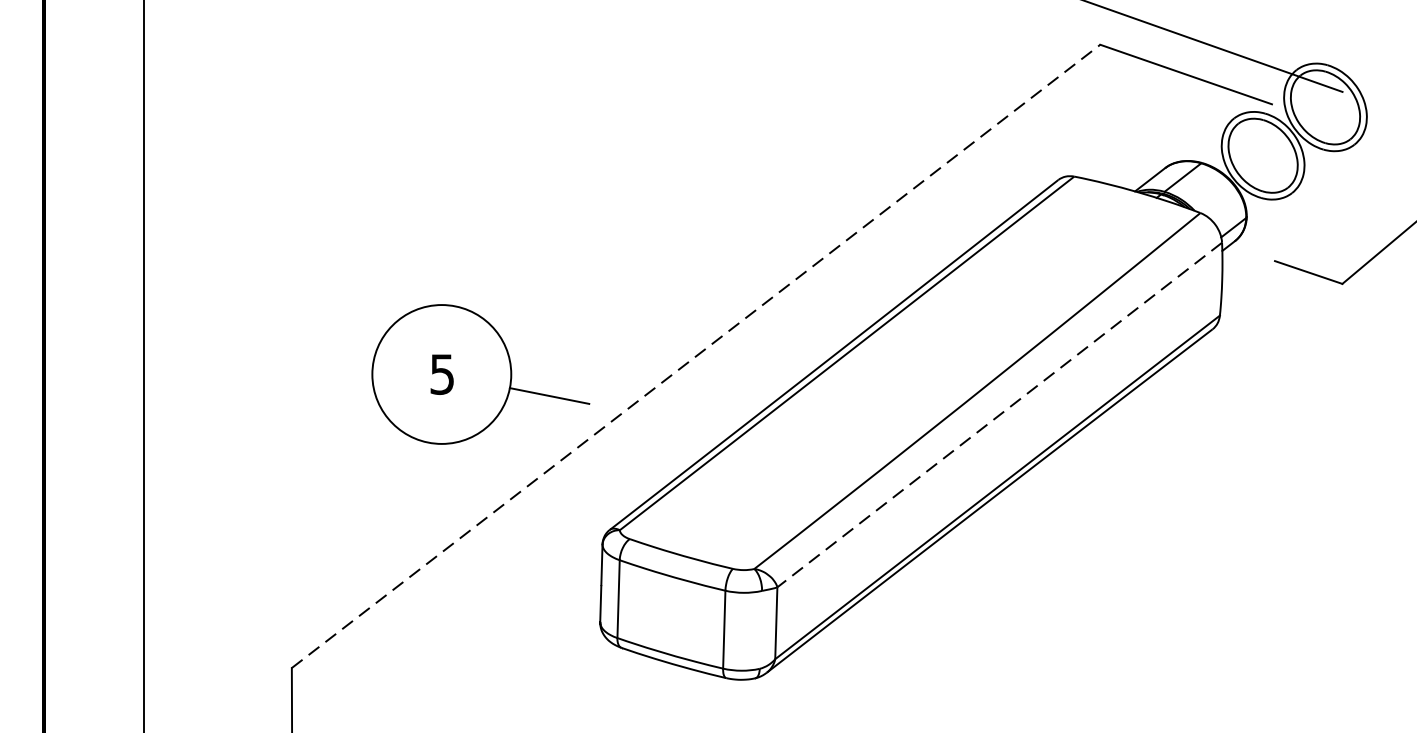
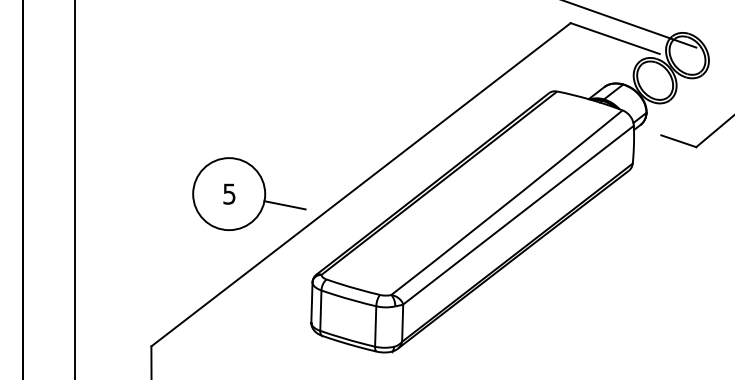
line: (696, 355) -> (361, 184), dashed -> solid
line: (999, 415) -> (518, 215), dashed -> solid

